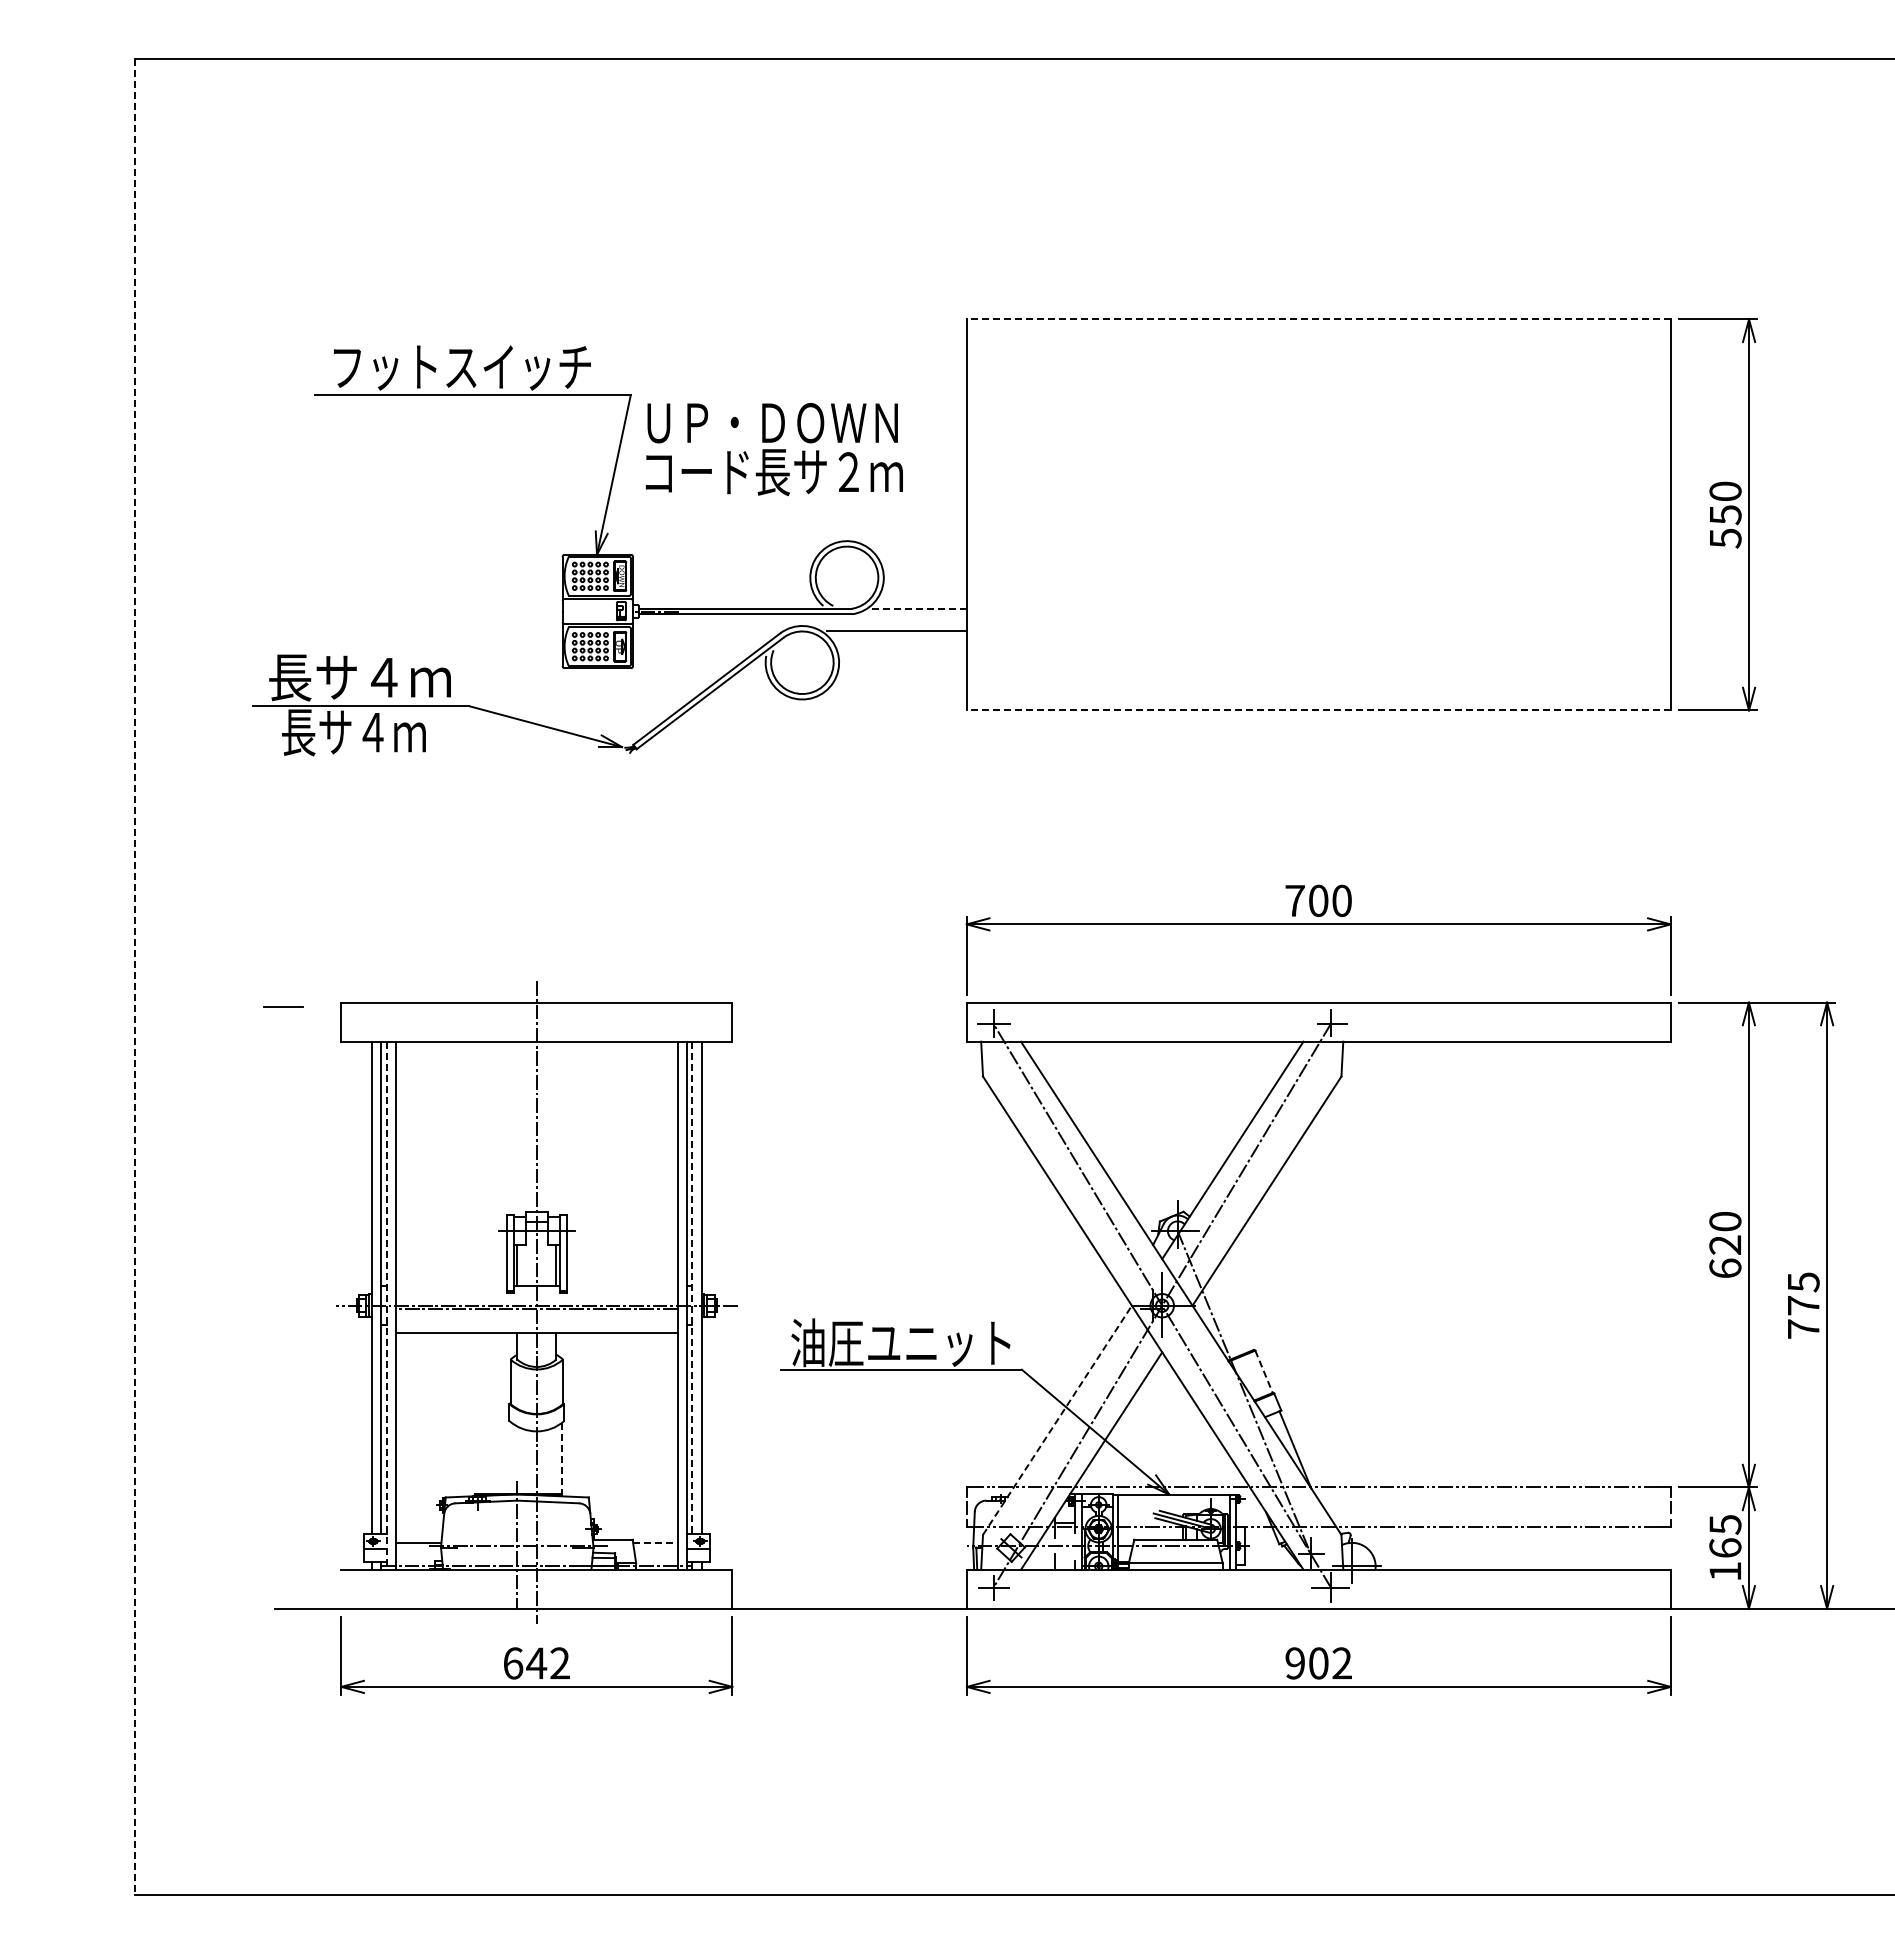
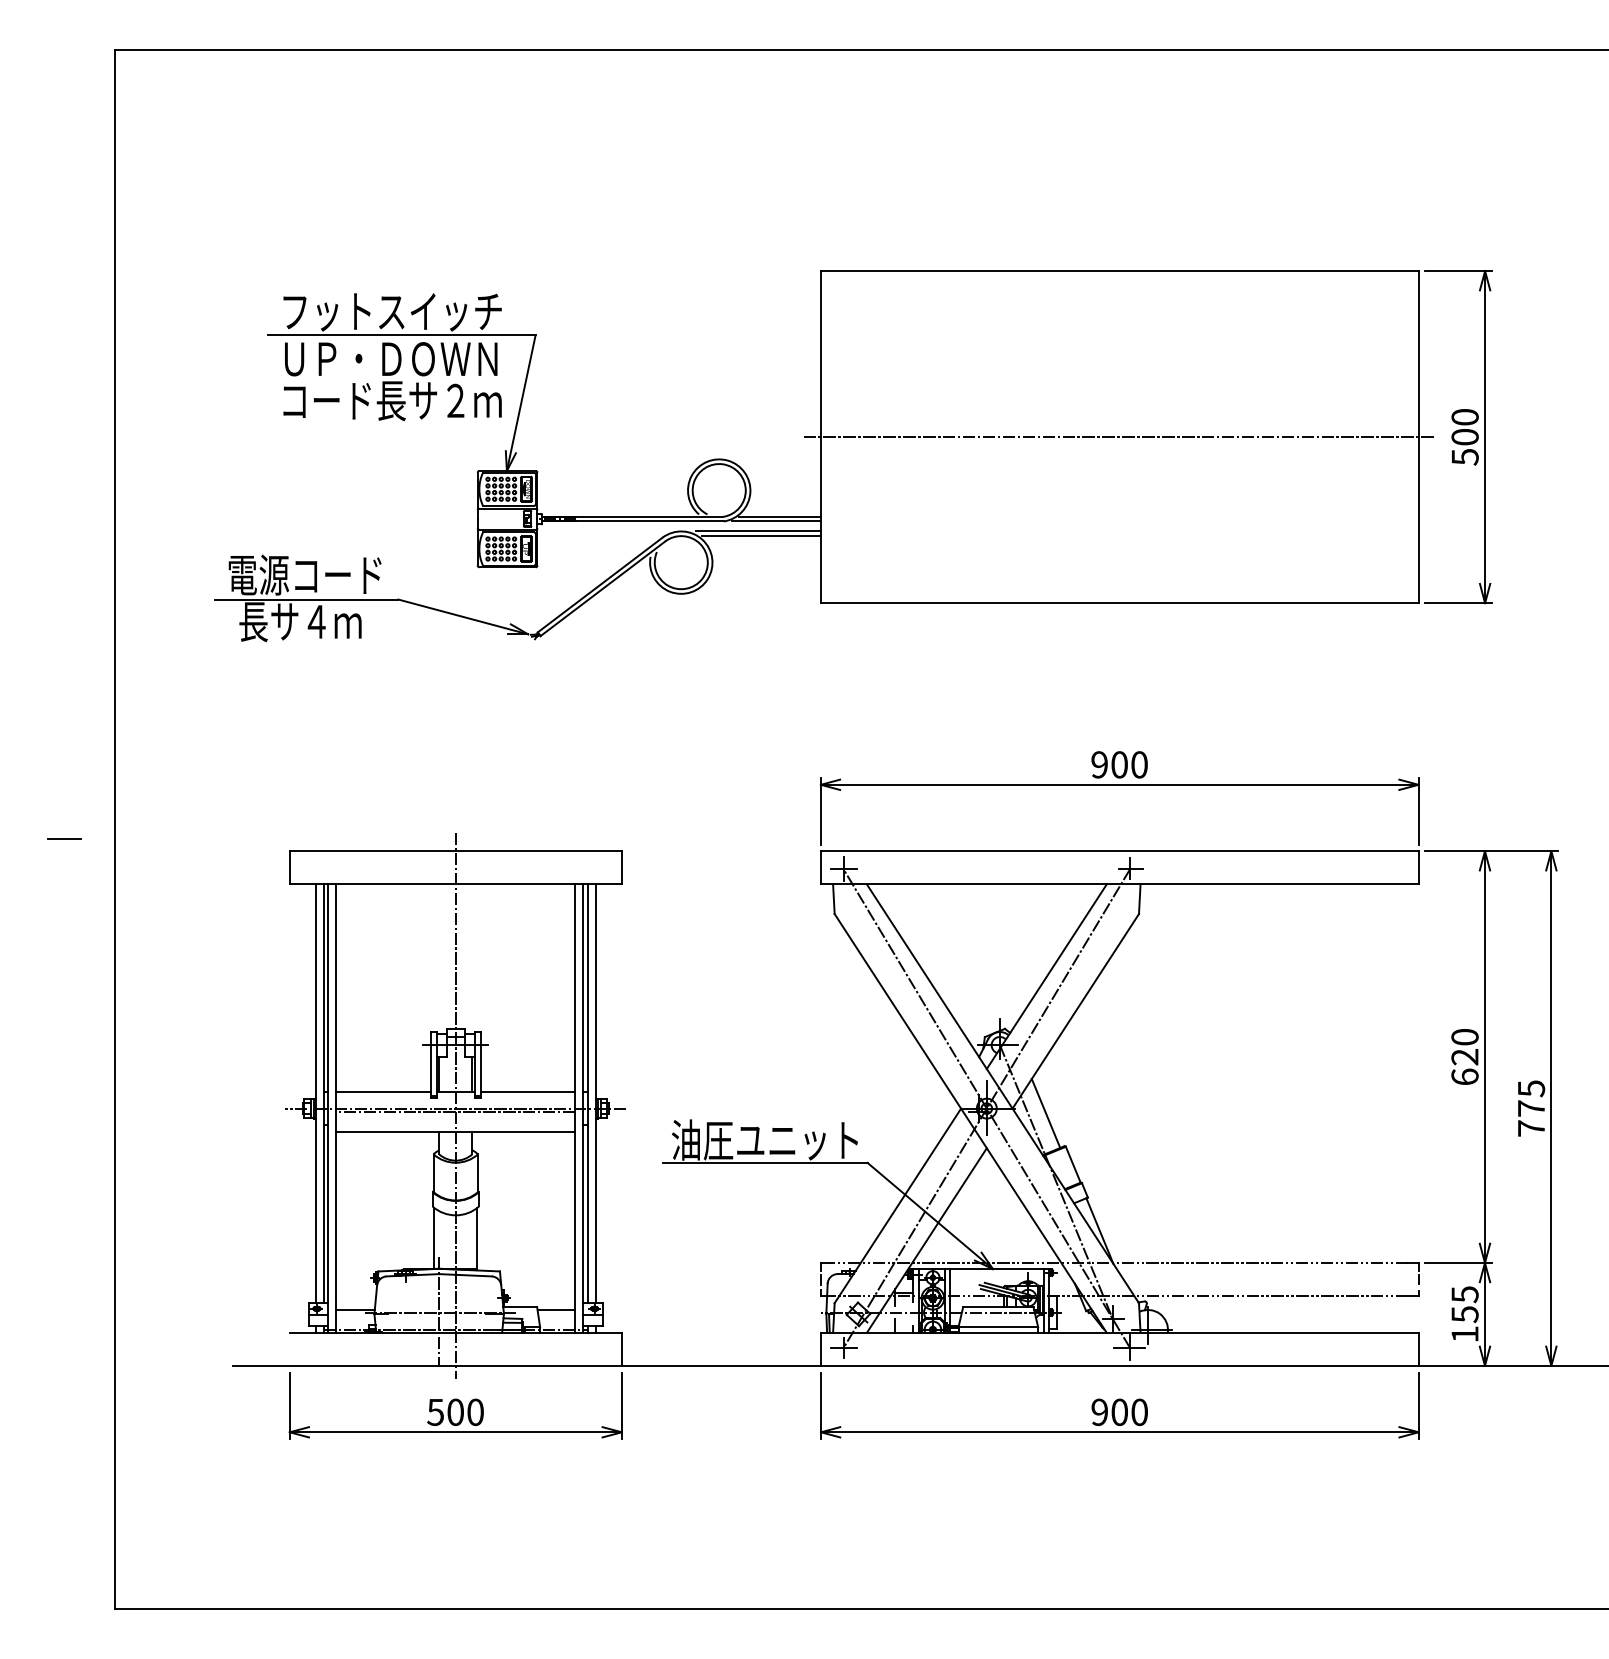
line: (1318, 319) -> (1119, 271), dashed -> solid
text: (773, 449) -> (391, 381), moved
line: (1316, 514) -> (1117, 436), added
text: (1725, 515) -> (1465, 437), 550 -> 500
line: (918, 608) -> (779, 516), dashed -> solid
line: (914, 614) -> (776, 521), added
line: (892, 625) -> (757, 531), added
text: (359, 677) -> (305, 575), 長サ４ｍ -> 電源コード
line: (1318, 710) -> (1119, 603), dashed -> solid
text: (1294, 900) -> (1099, 764), 700 -> 900
line: (135, 977) -> (115, 829), dashed -> solid
line: (283, 1006) -> (64, 838), moved
line: (451, 1285) -> (383, 1091), added
line: (621, 1285) -> (527, 1091), added
line: (692, 1288) -> (587, 1093), dashed -> solid
line: (386, 1305) -> (328, 1108), dashed -> solid
line: (1231, 1311) -> (1045, 1113), added
line: (1264, 1371) -> (1073, 1164), dashed -> solid
line: (1057, 1420) -> (897, 1206), dashed -> solid
line: (511, 1458) -> (434, 1238), added
line: (562, 1459) -> (477, 1239), dashed -> solid
line: (655, 1542) -> (556, 1309), dashed -> solid
text: (1725, 1548) -> (1465, 1314), 165 -> 155
text: (536, 1663) -> (455, 1412), 642 -> 500
text: (1341, 1663) -> (1139, 1412), 902 -> 900

